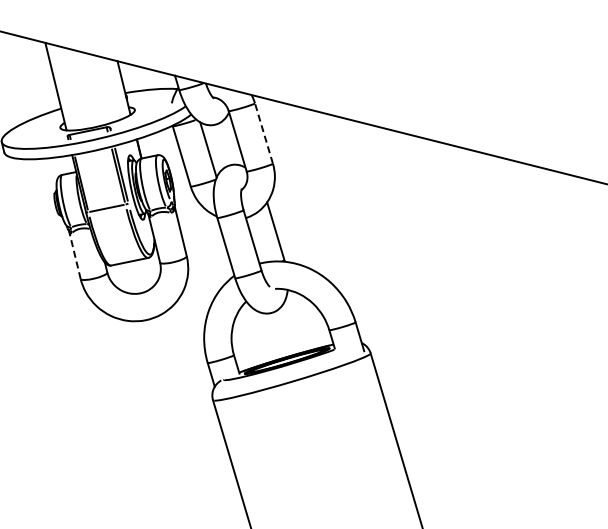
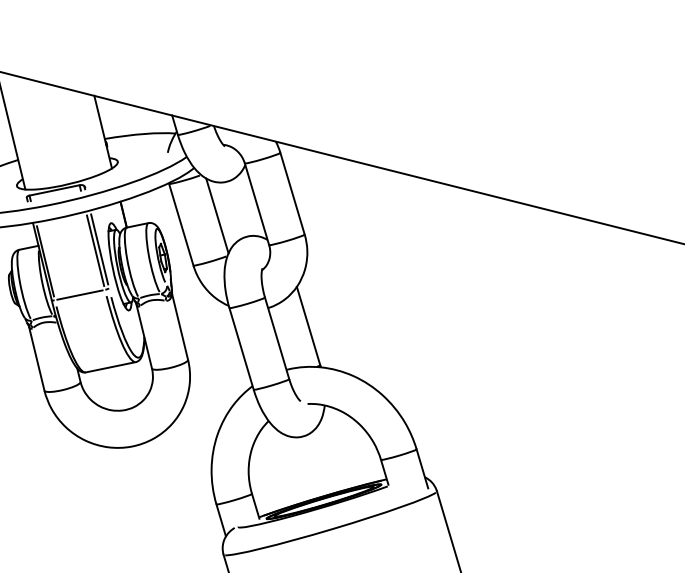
line: (263, 133) -> (291, 193), dashed -> solid
line: (74, 255) -> (36, 358), dashed -> solid

